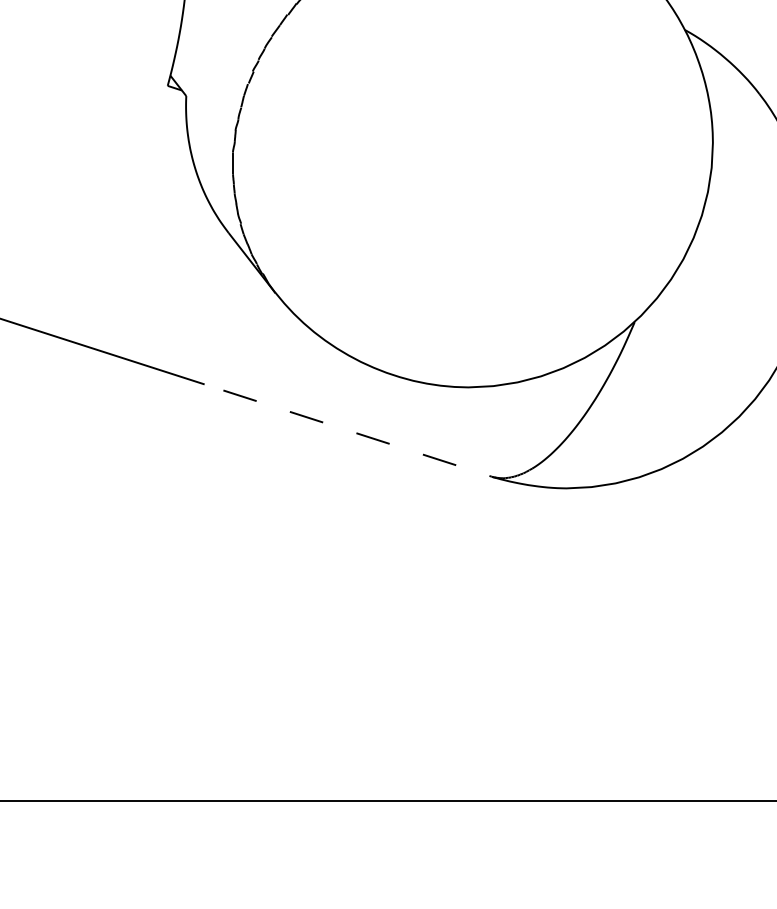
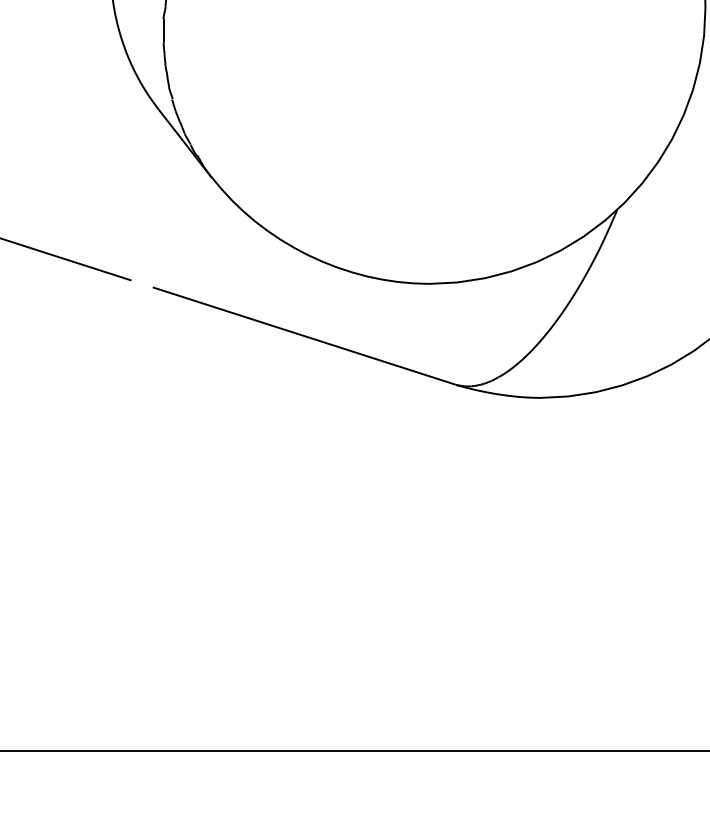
line: (357, 433) -> (304, 335), dashed -> solid

